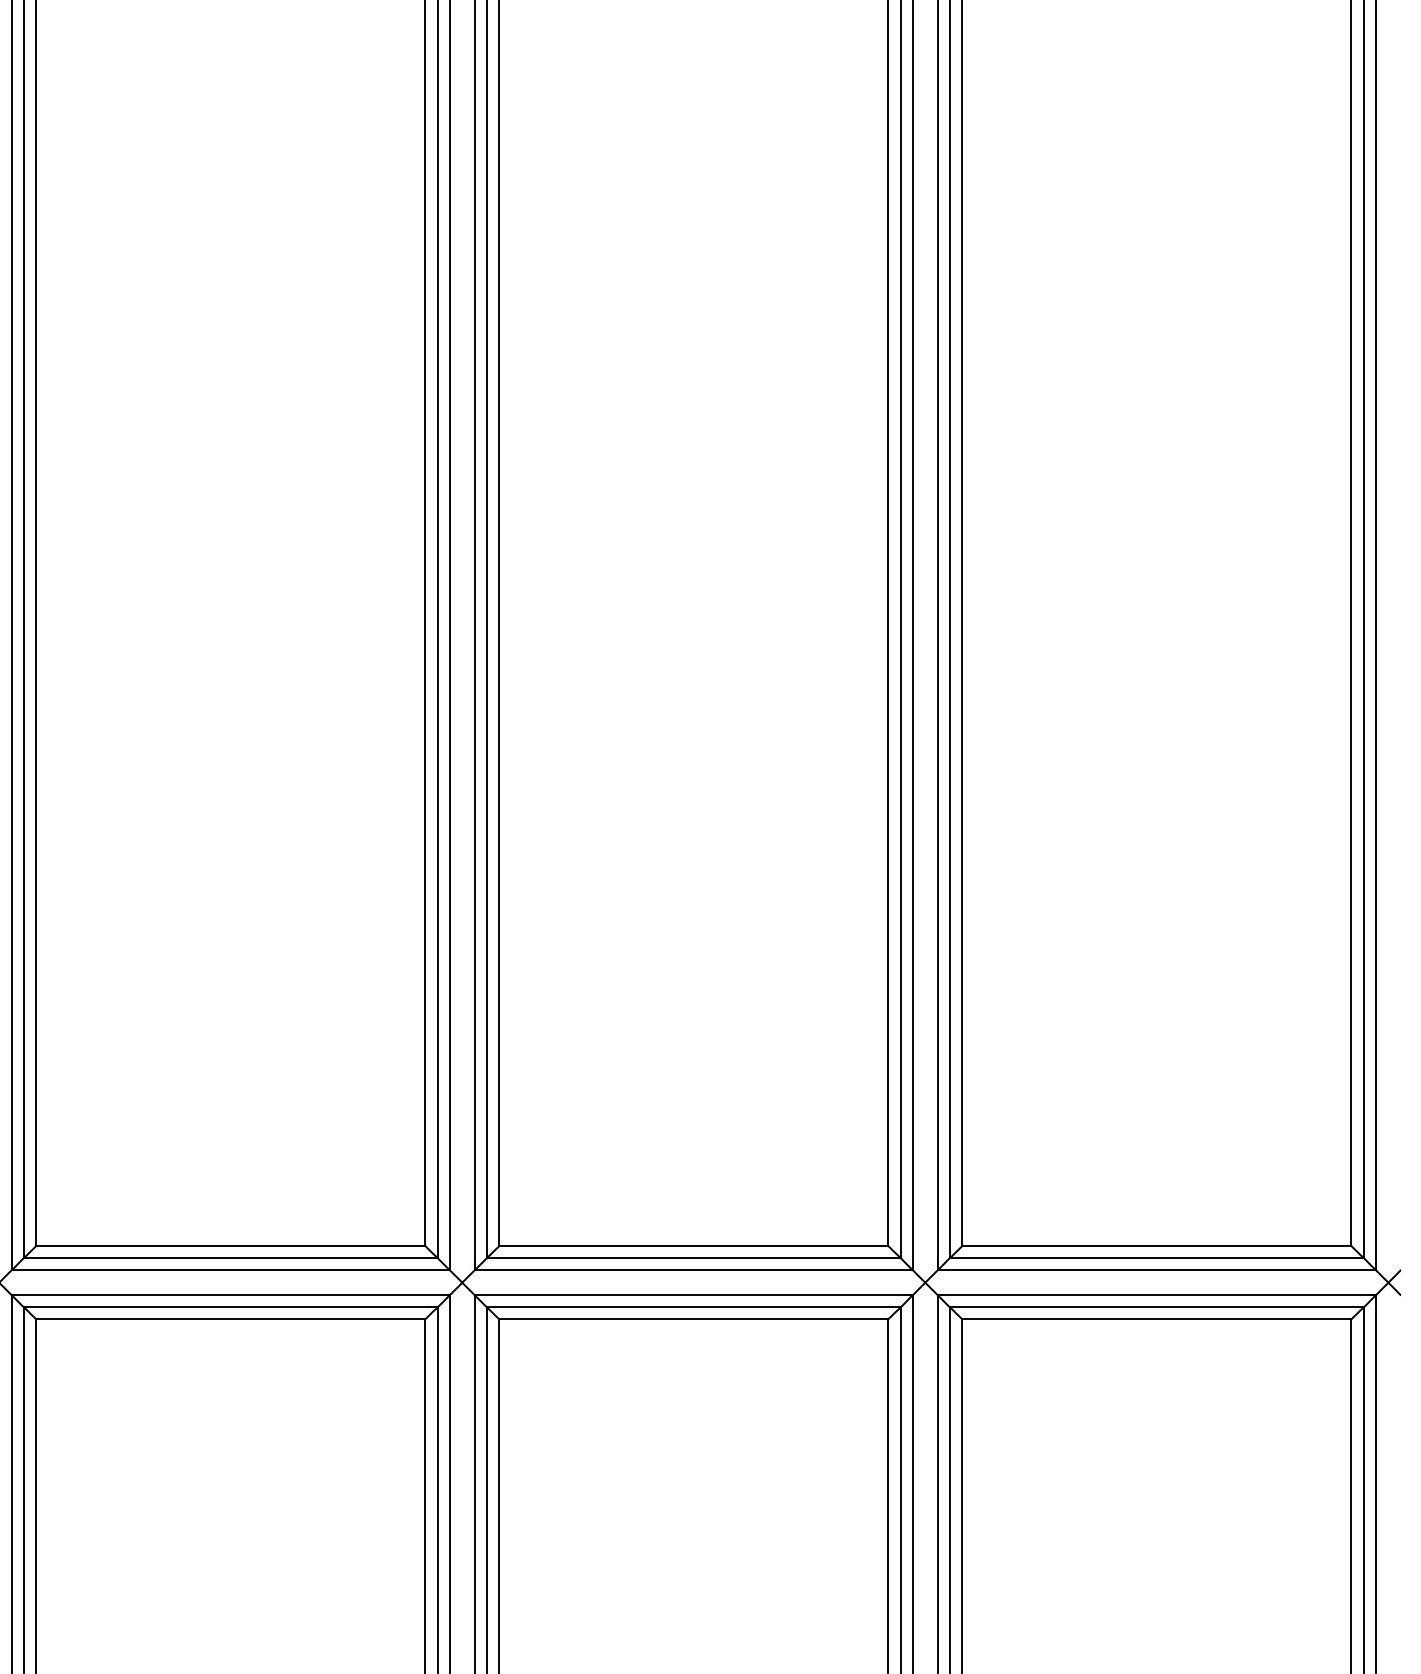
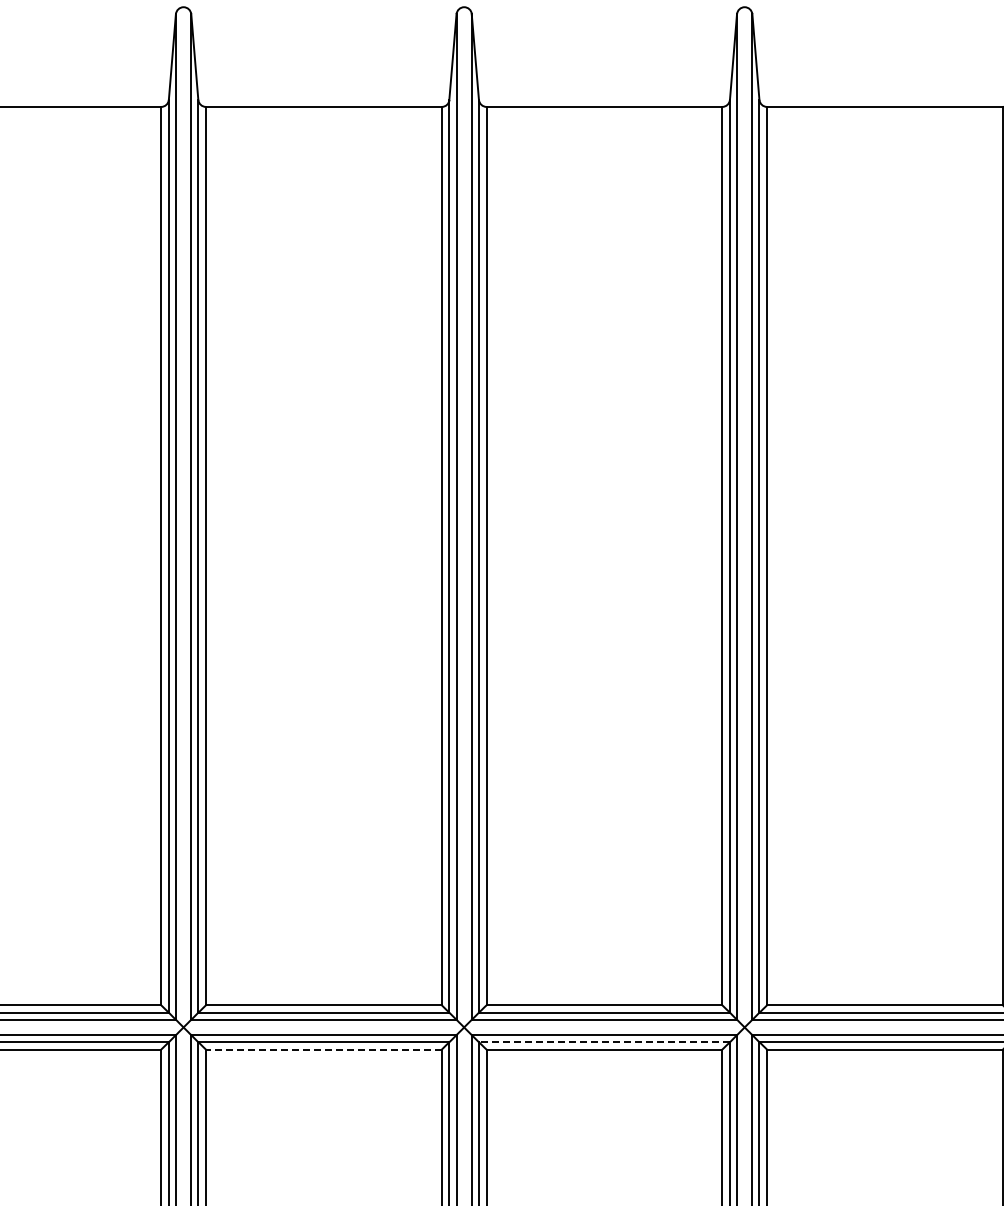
line: (693, 1307) -> (604, 1042), solid -> dashed
line: (230, 1319) -> (323, 1049), solid -> dashed

